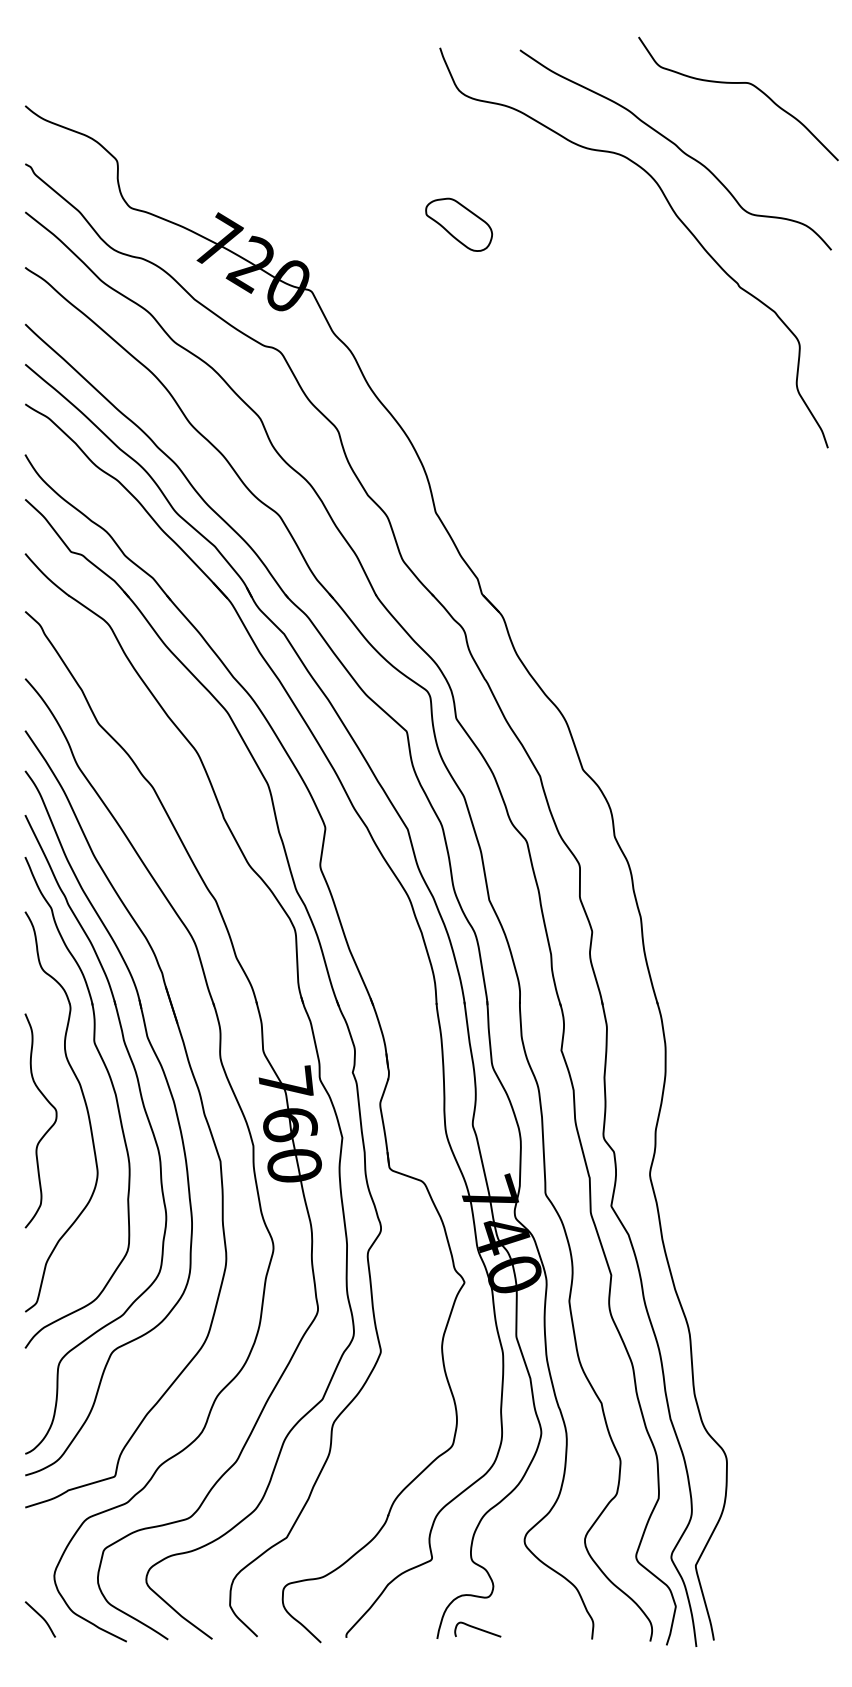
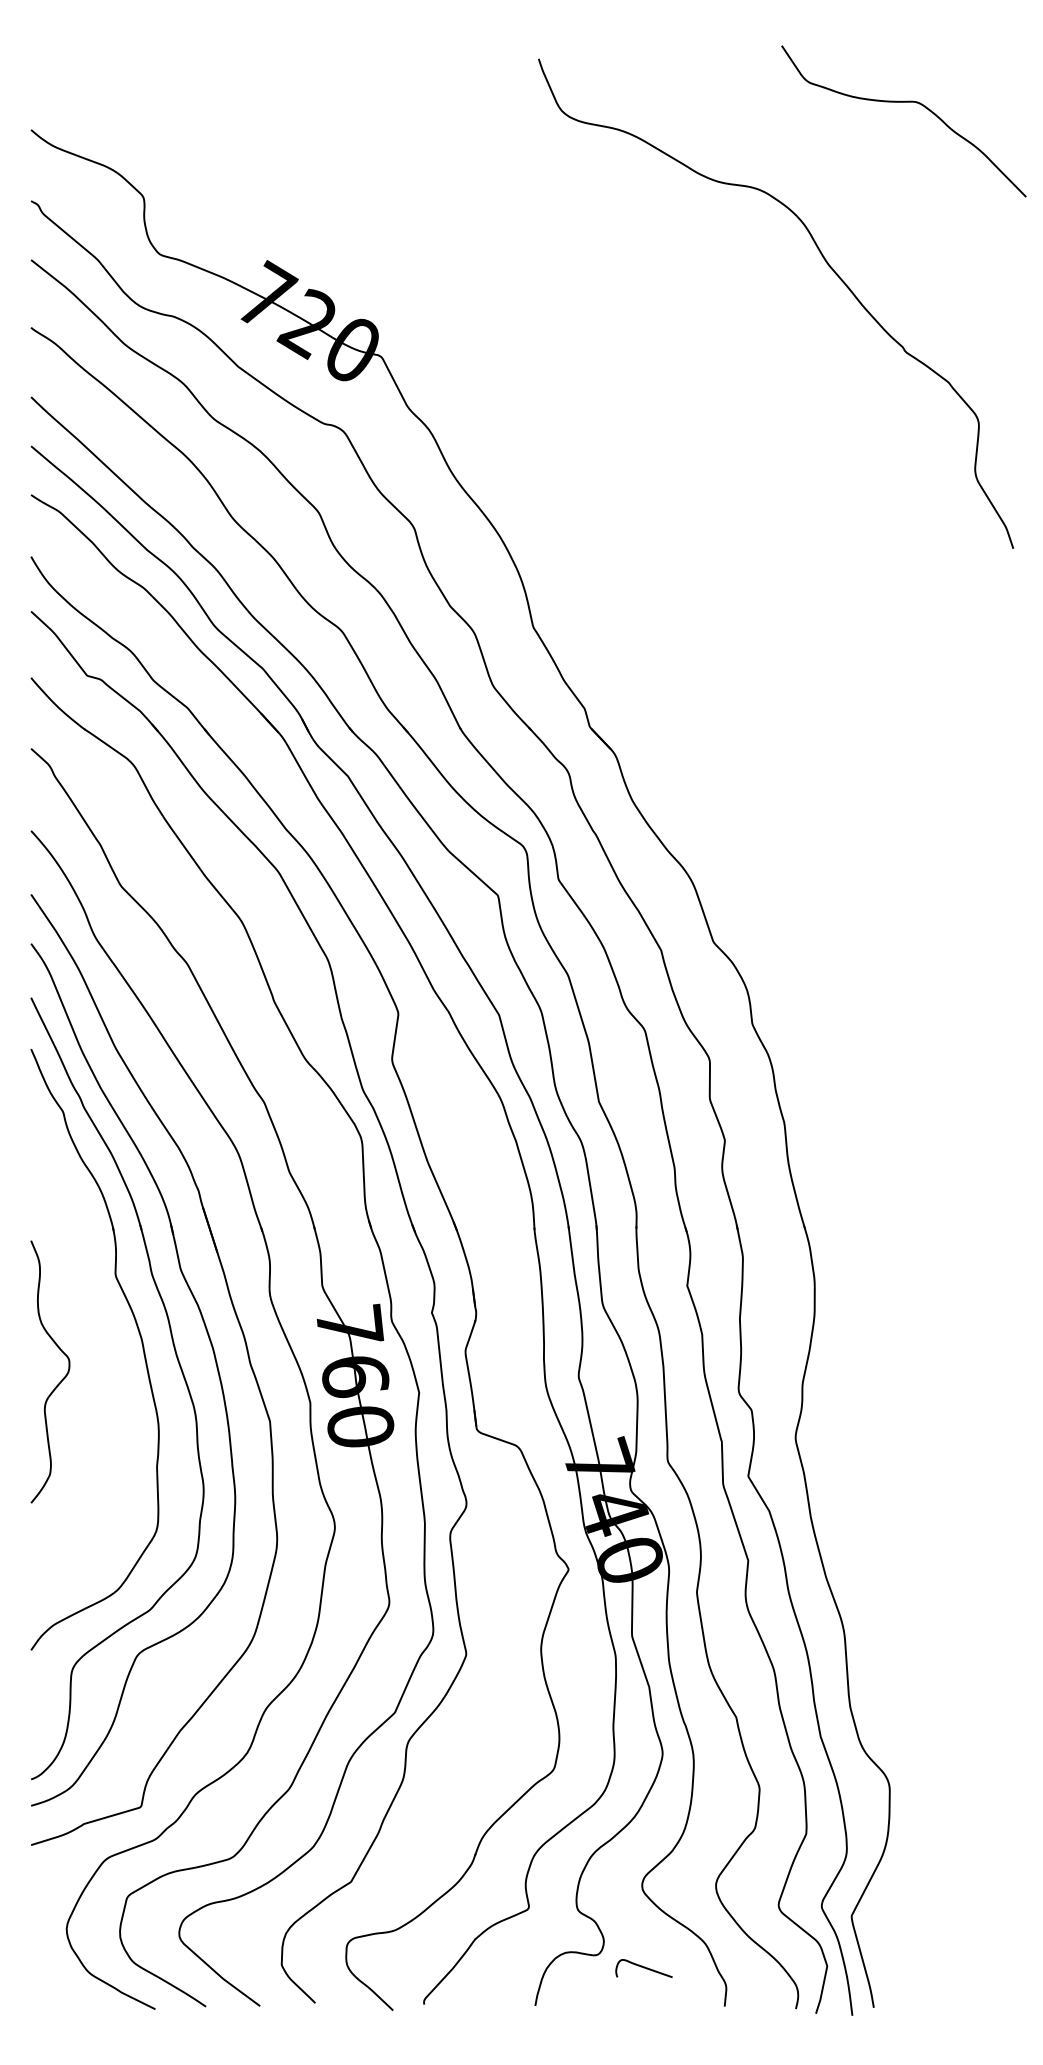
curve: (677, 148) -> (829, 181), removed
part: (458, 224) -> (561, 275), removed
part: (84, 1102) -> (103, 1349), removed
curve: (41, 1617) -> (50, 1979), removed
curve: (477, 1629) -> (643, 1968), moved

